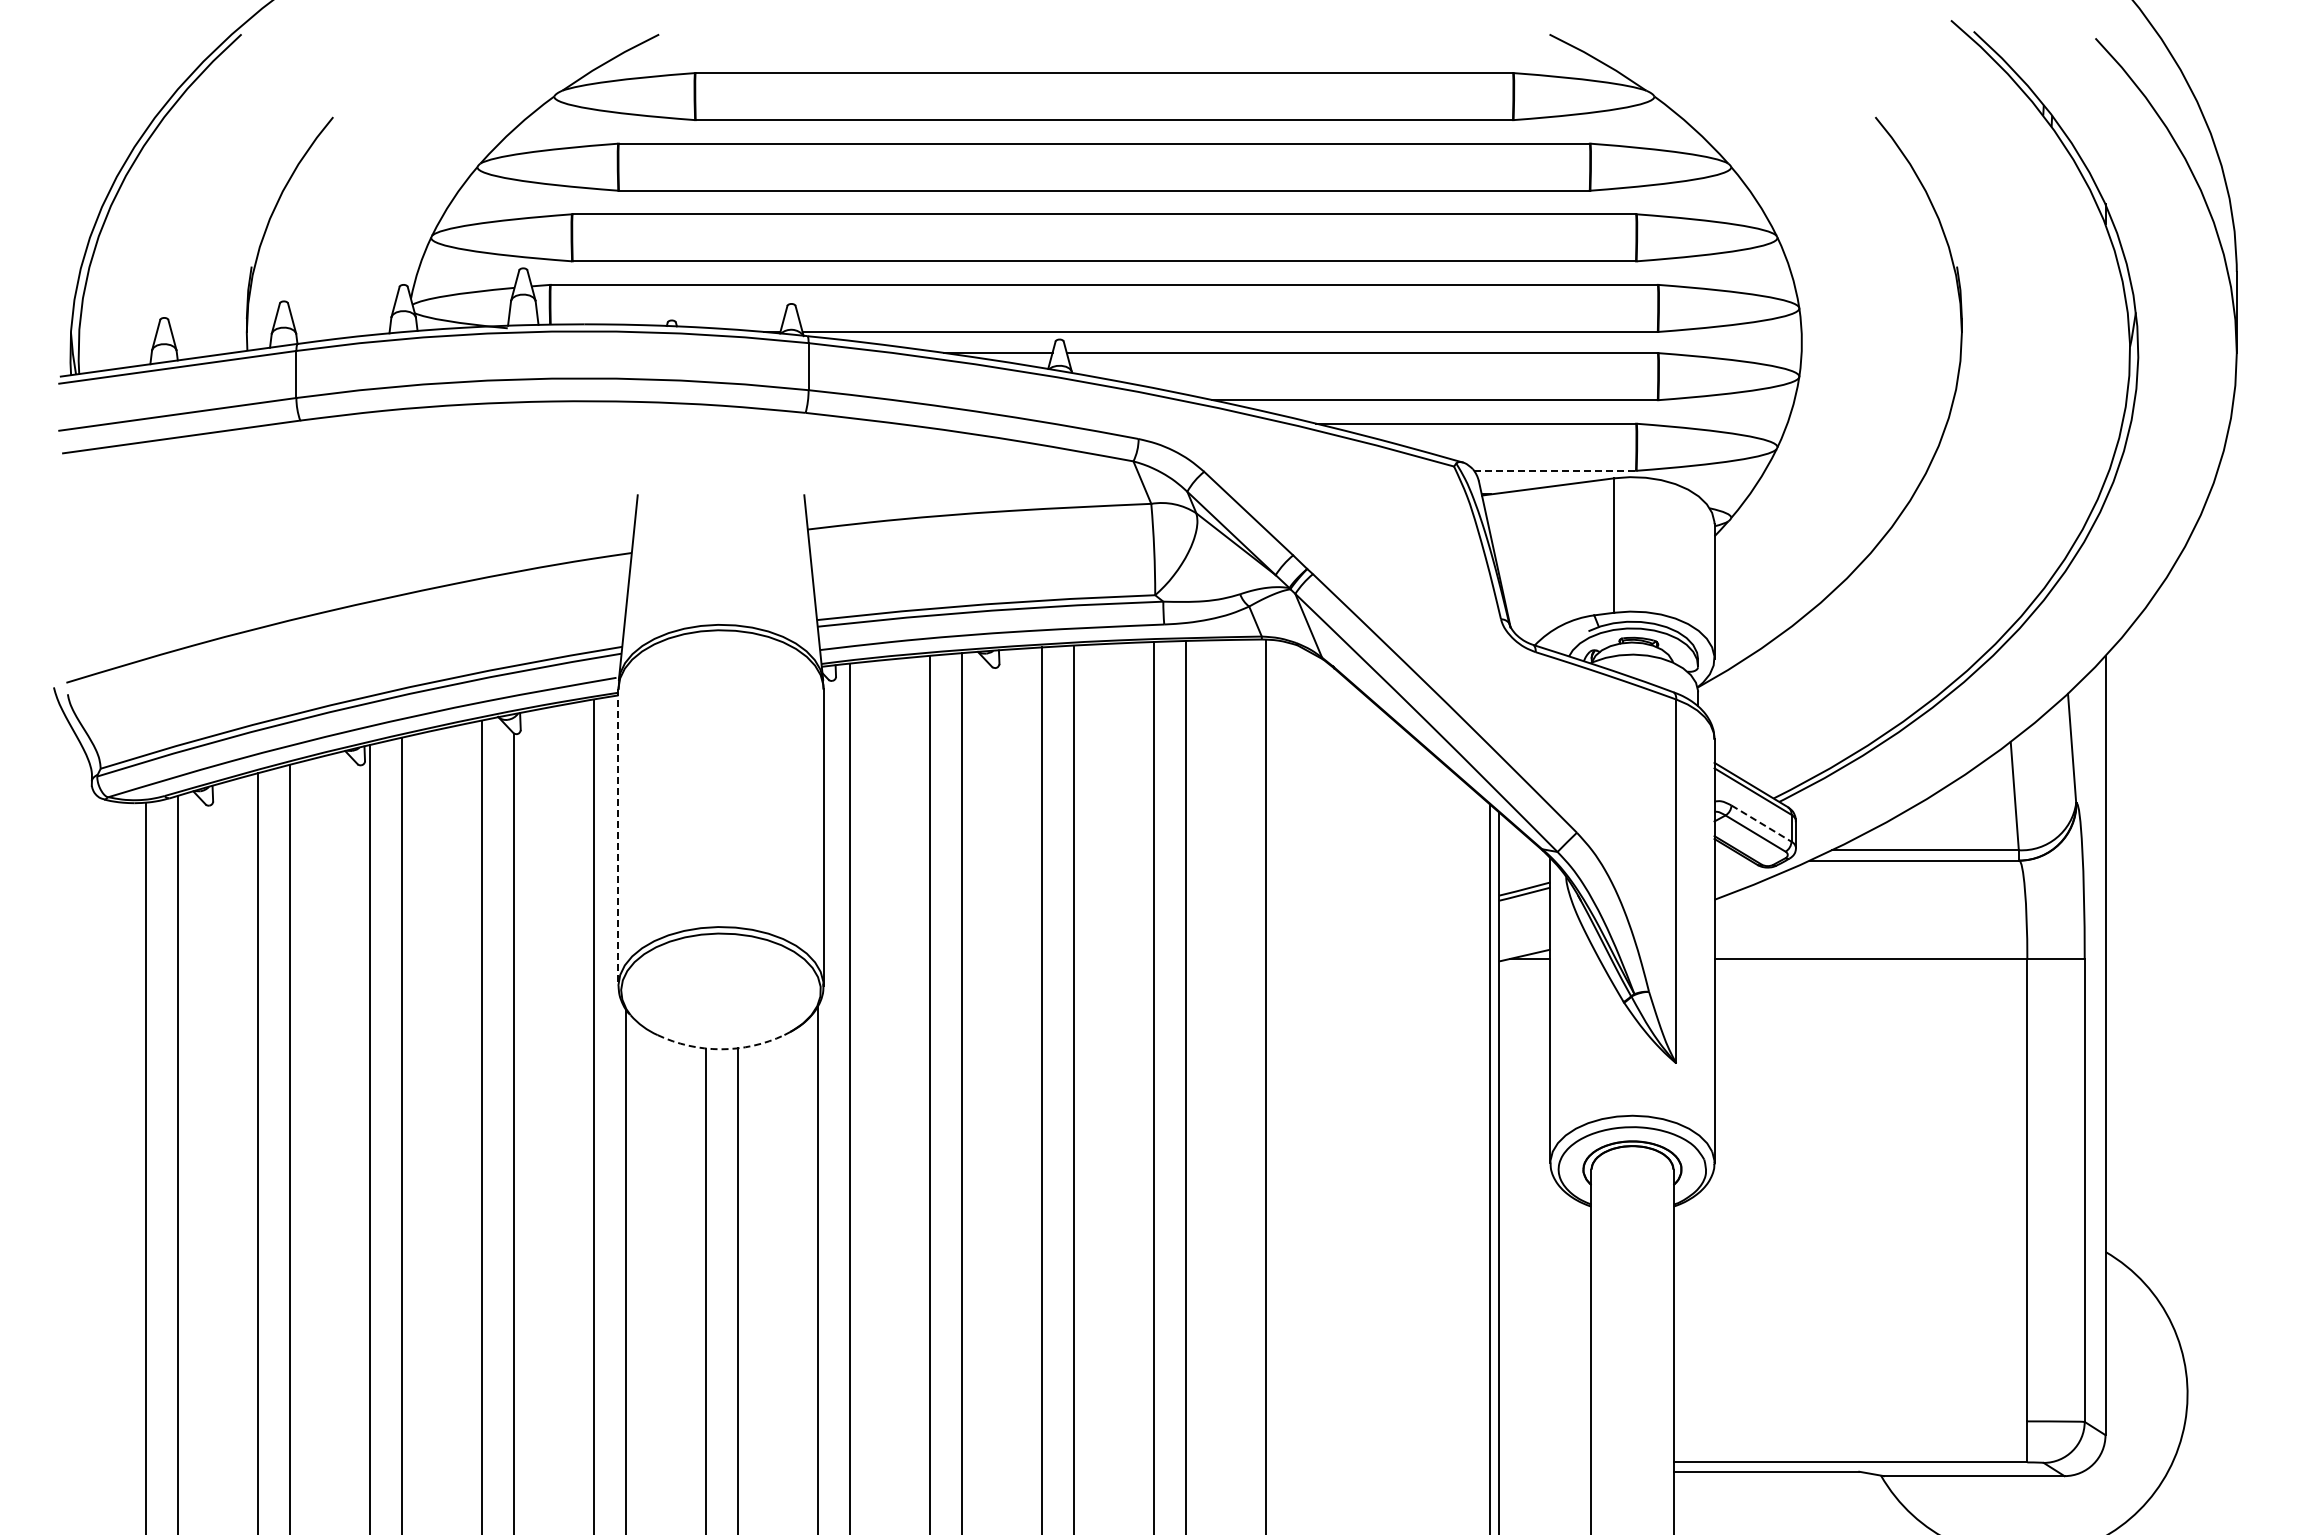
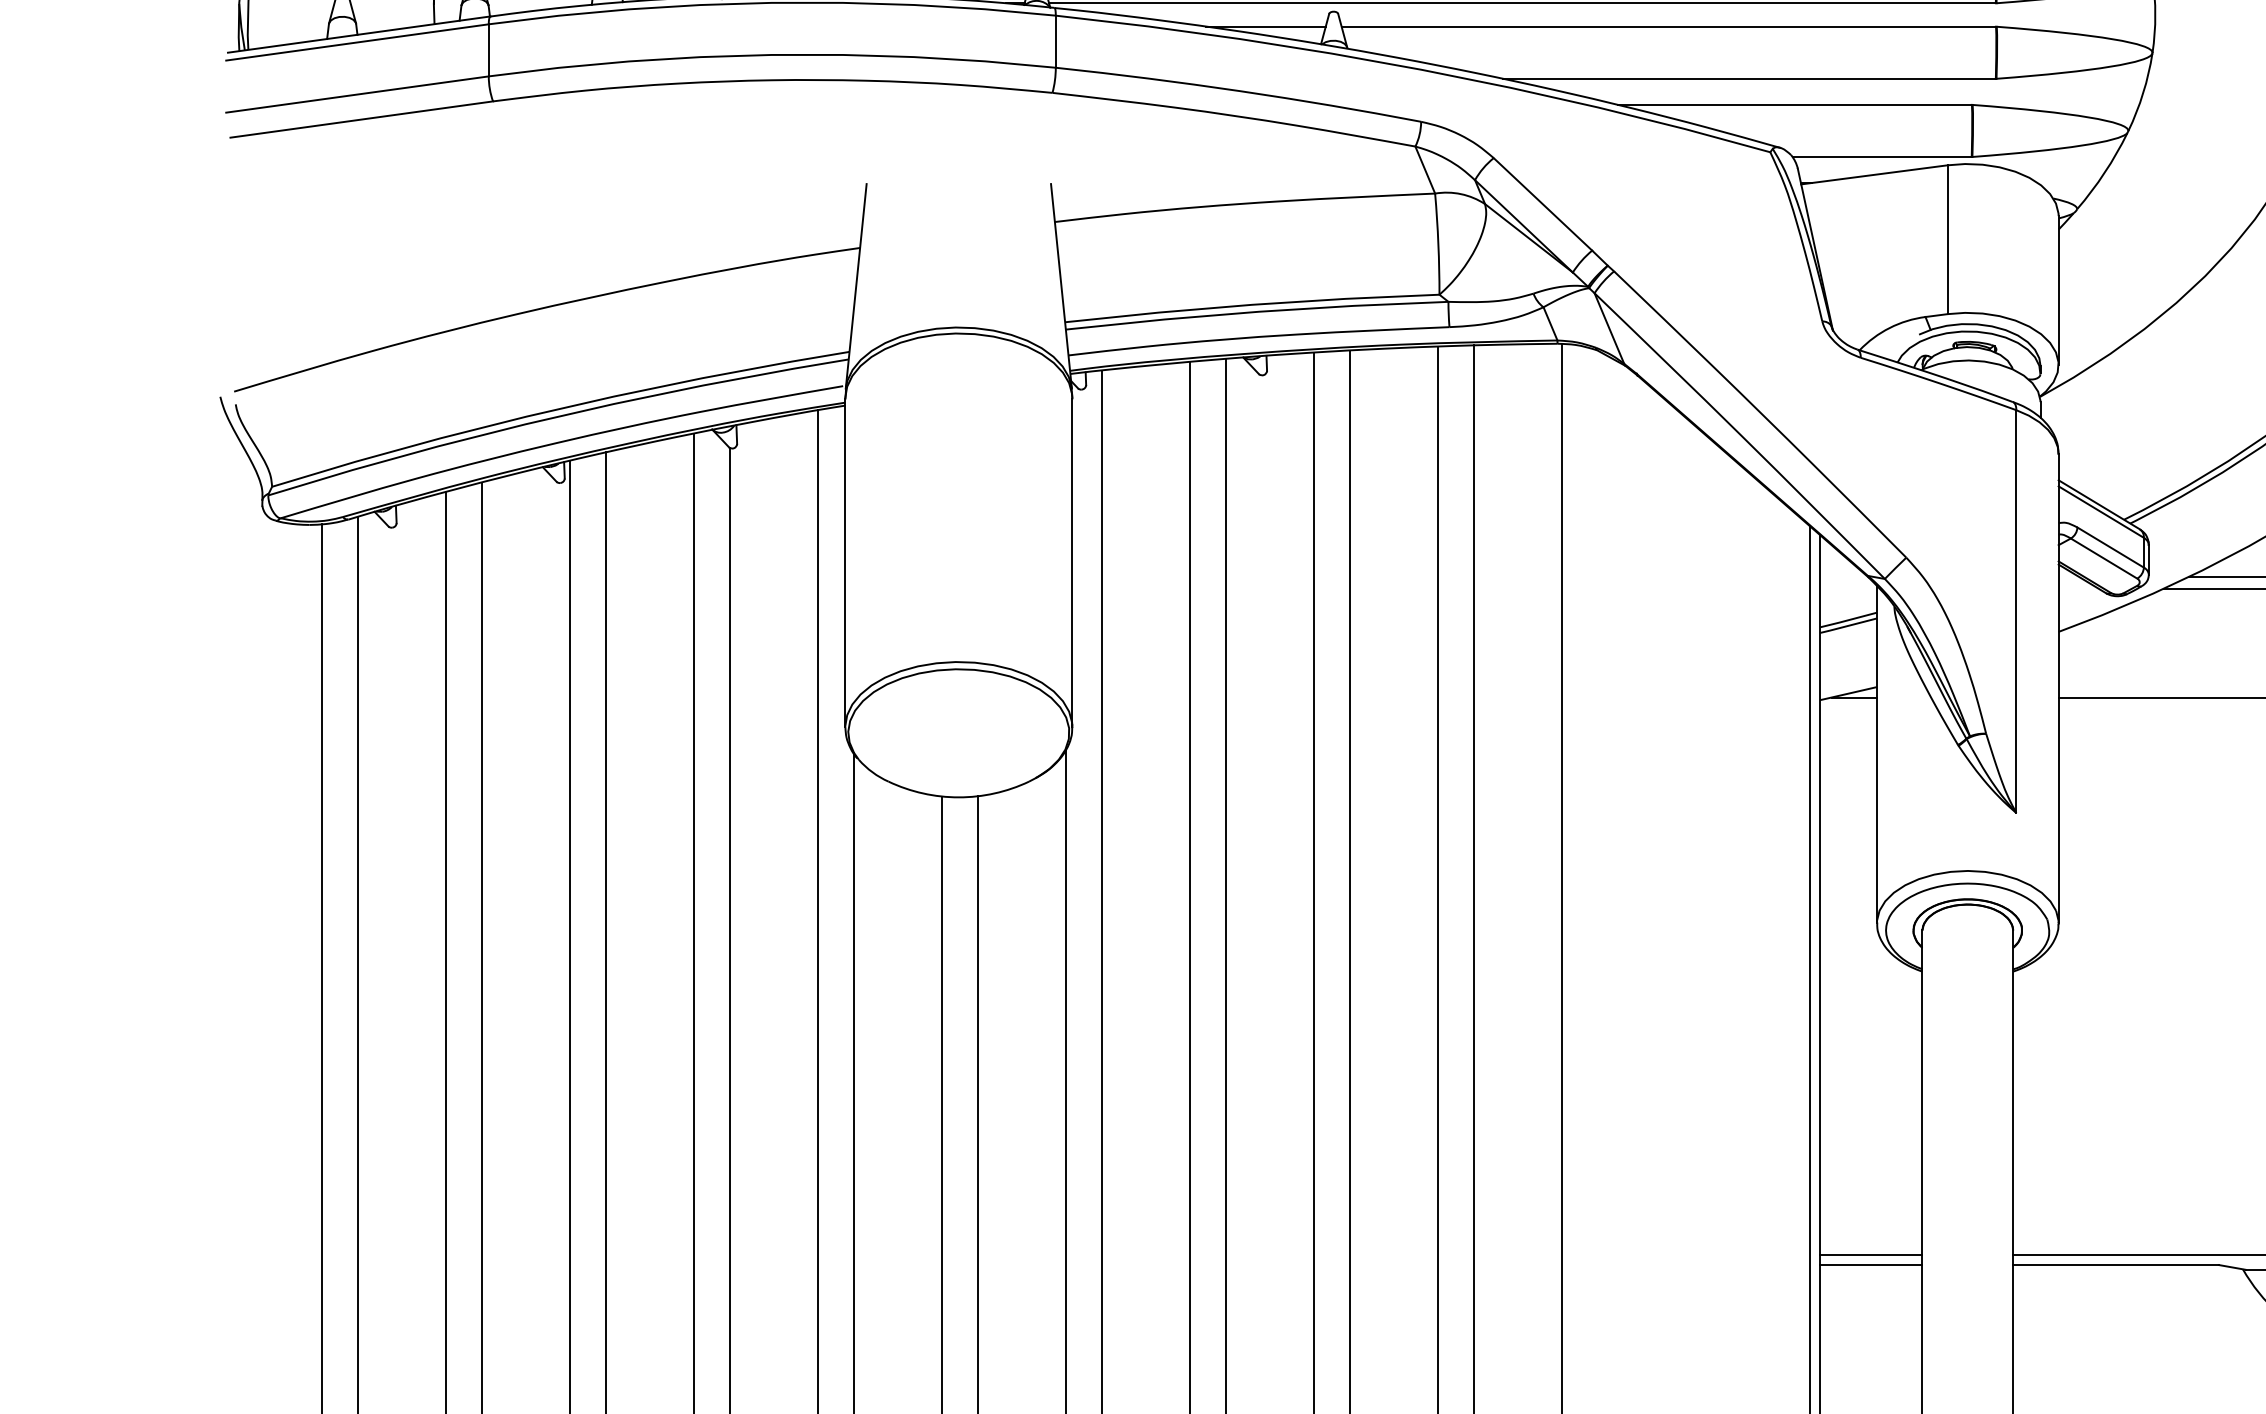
line: (1555, 470) -> (1882, 156), dashed -> solid
line: (1761, 823) -> (2110, 547), dashed -> solid
line: (618, 837) -> (845, 562), dashed -> solid
arc: (721, 1049) -> (959, 797), dashed -> solid
line: (1545, 1462) -> (1871, 1254), added
line: (1545, 1471) -> (1871, 1264), added

